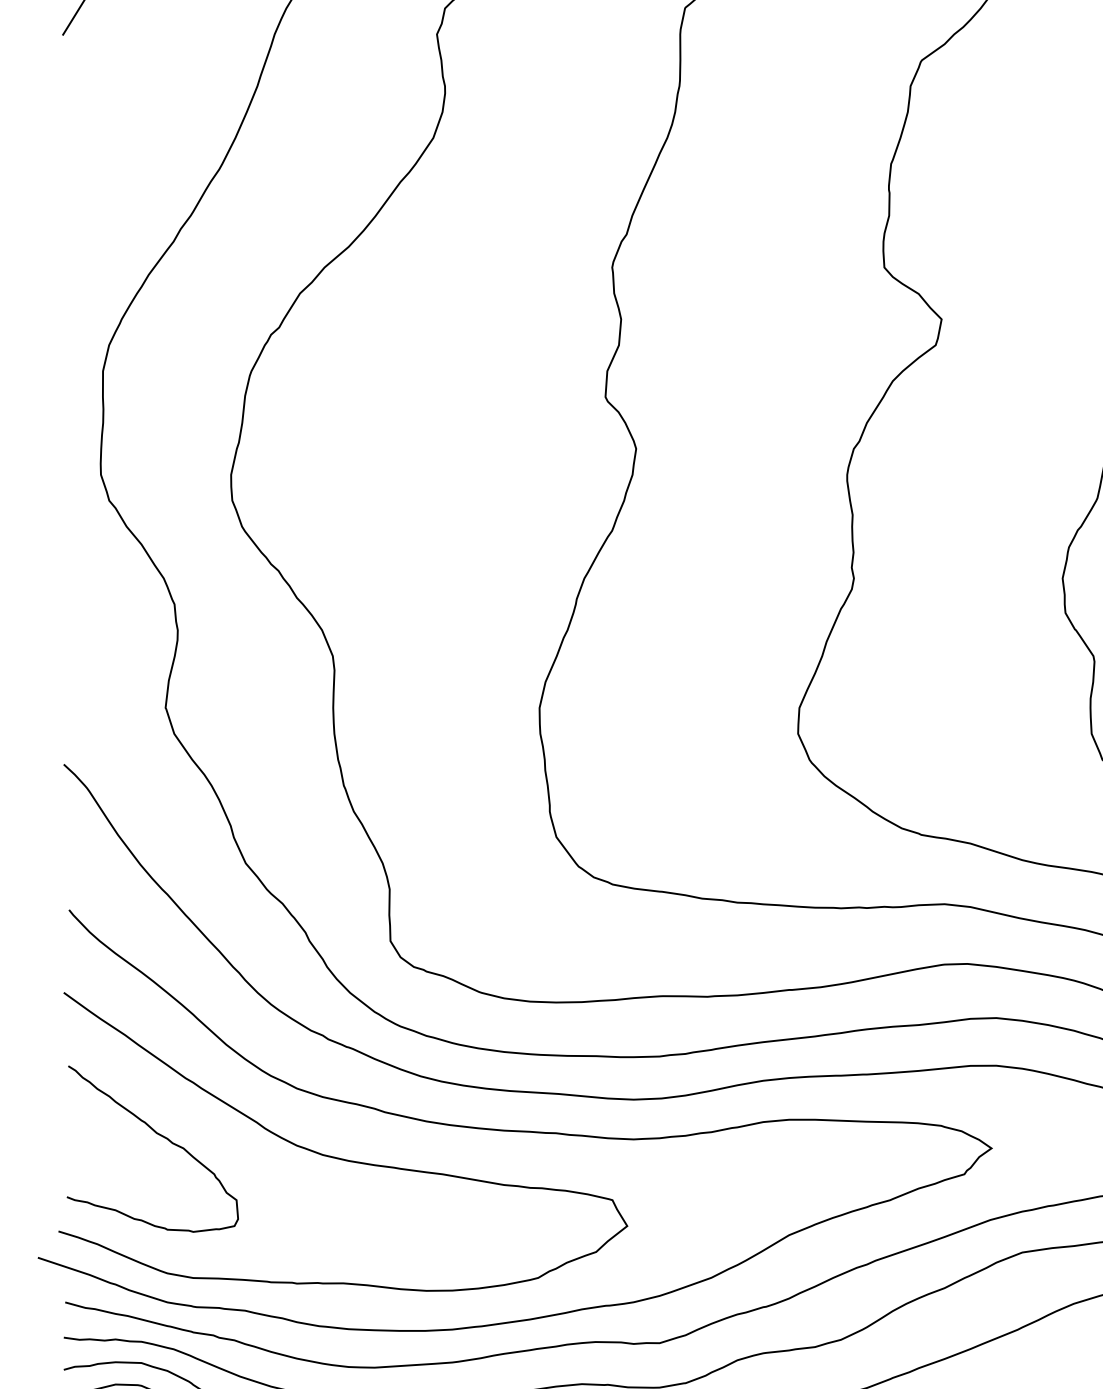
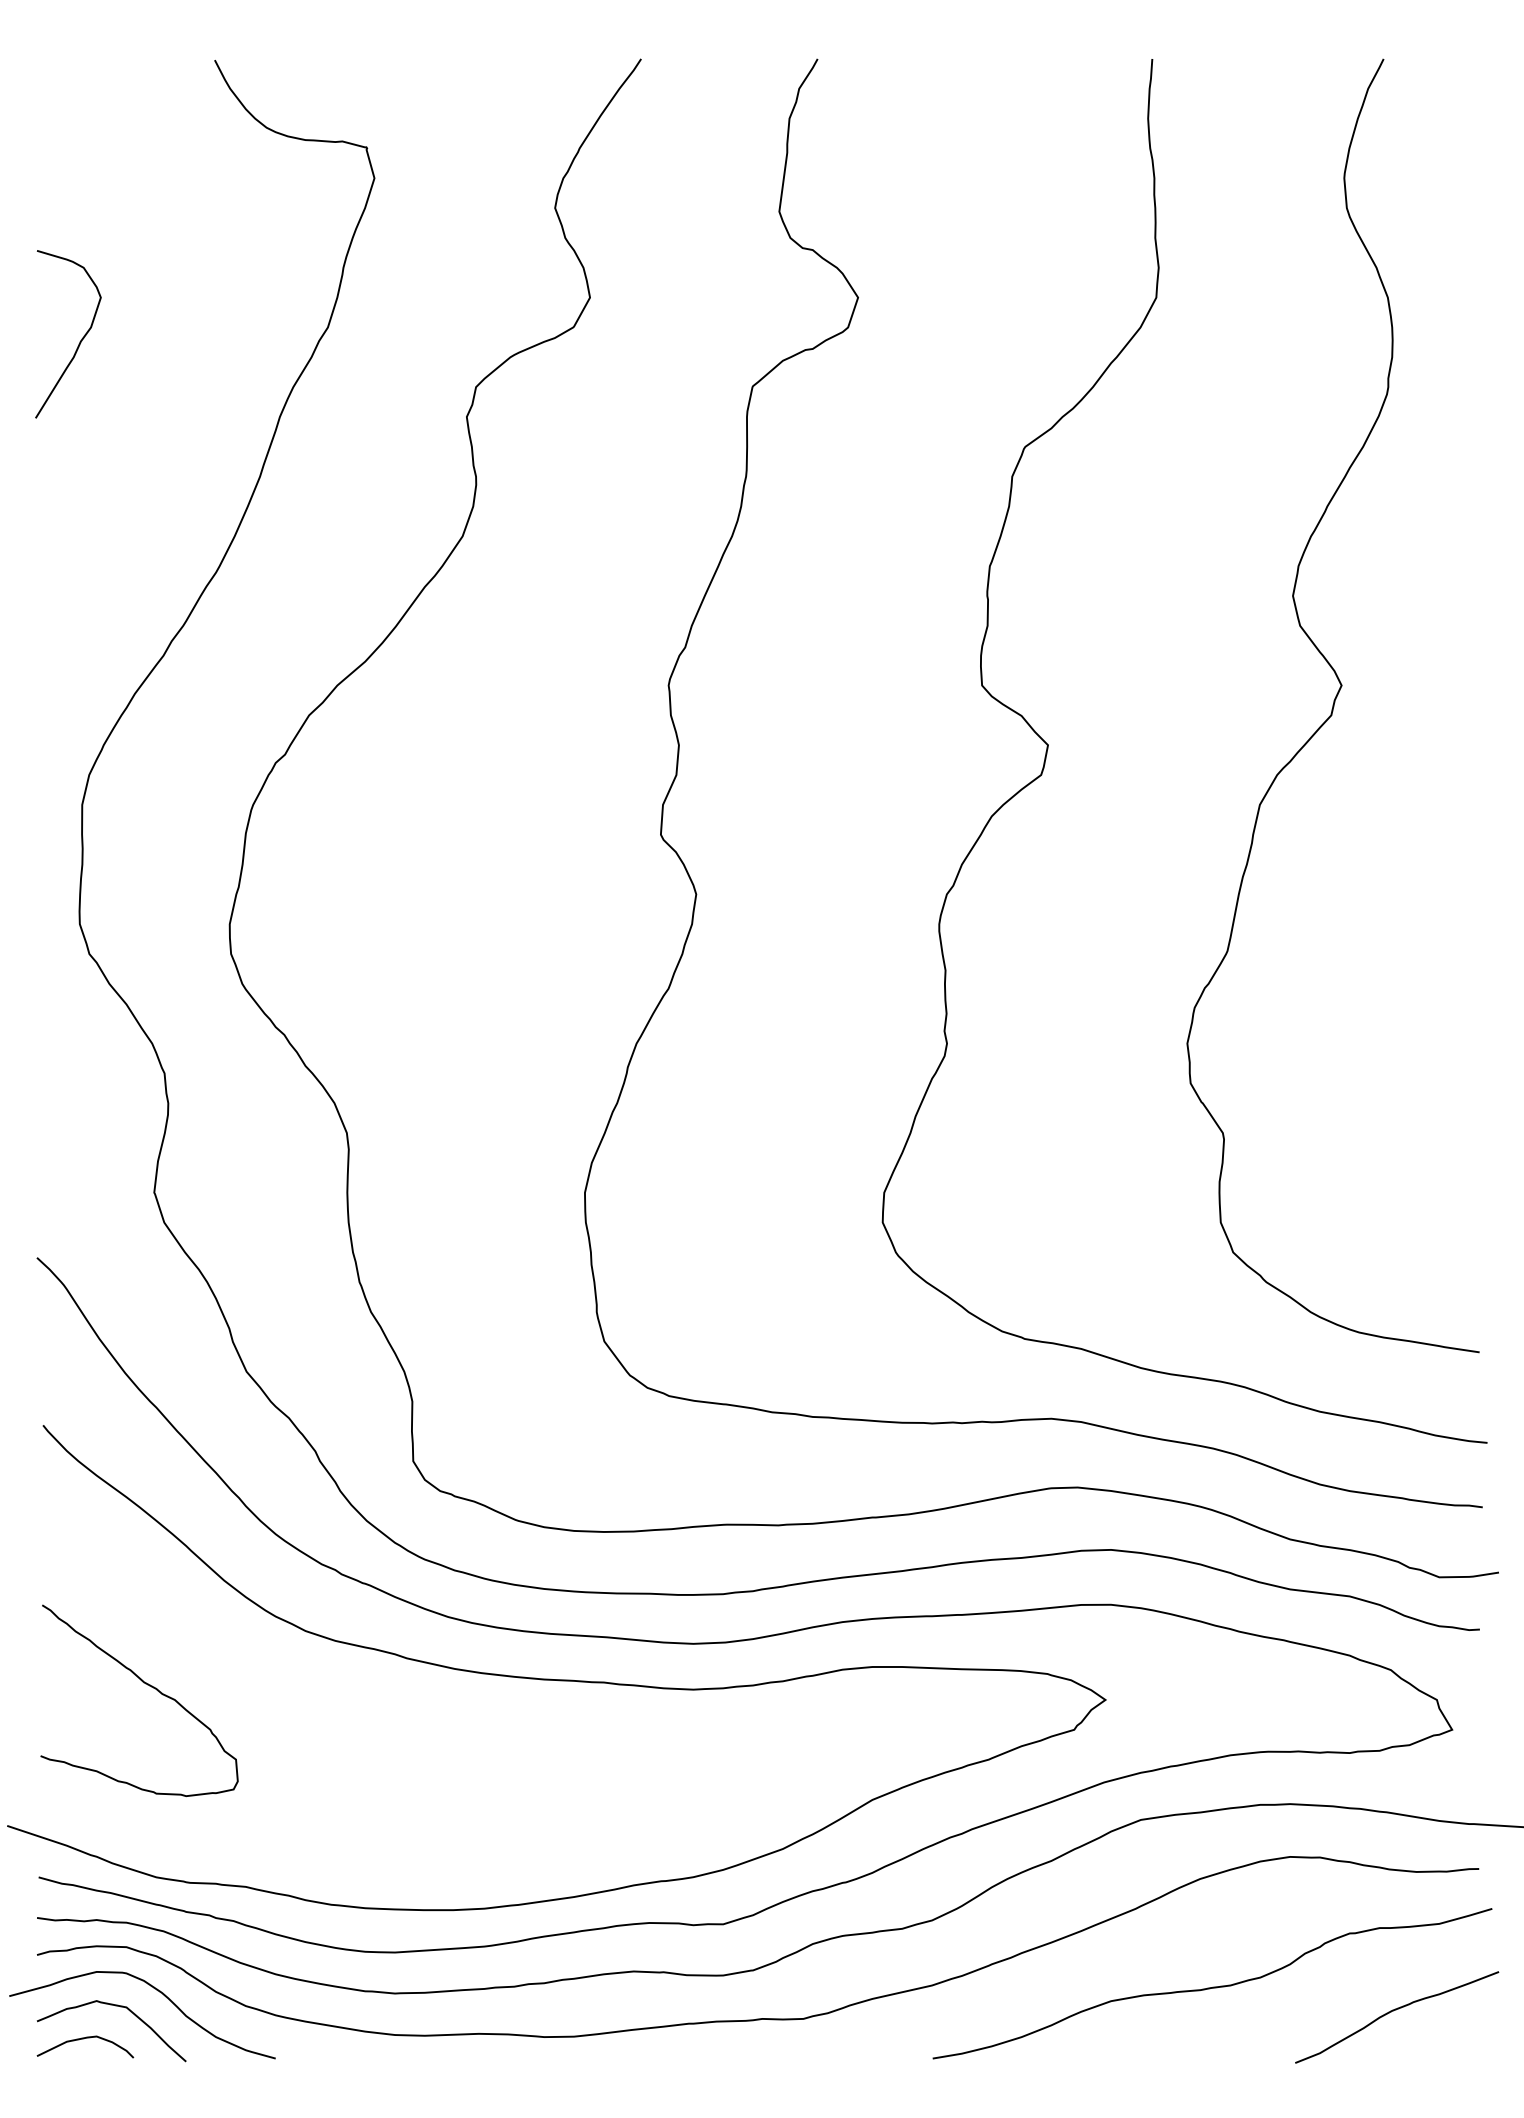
curve: (338, 1157) -> (353, 1710), removed

